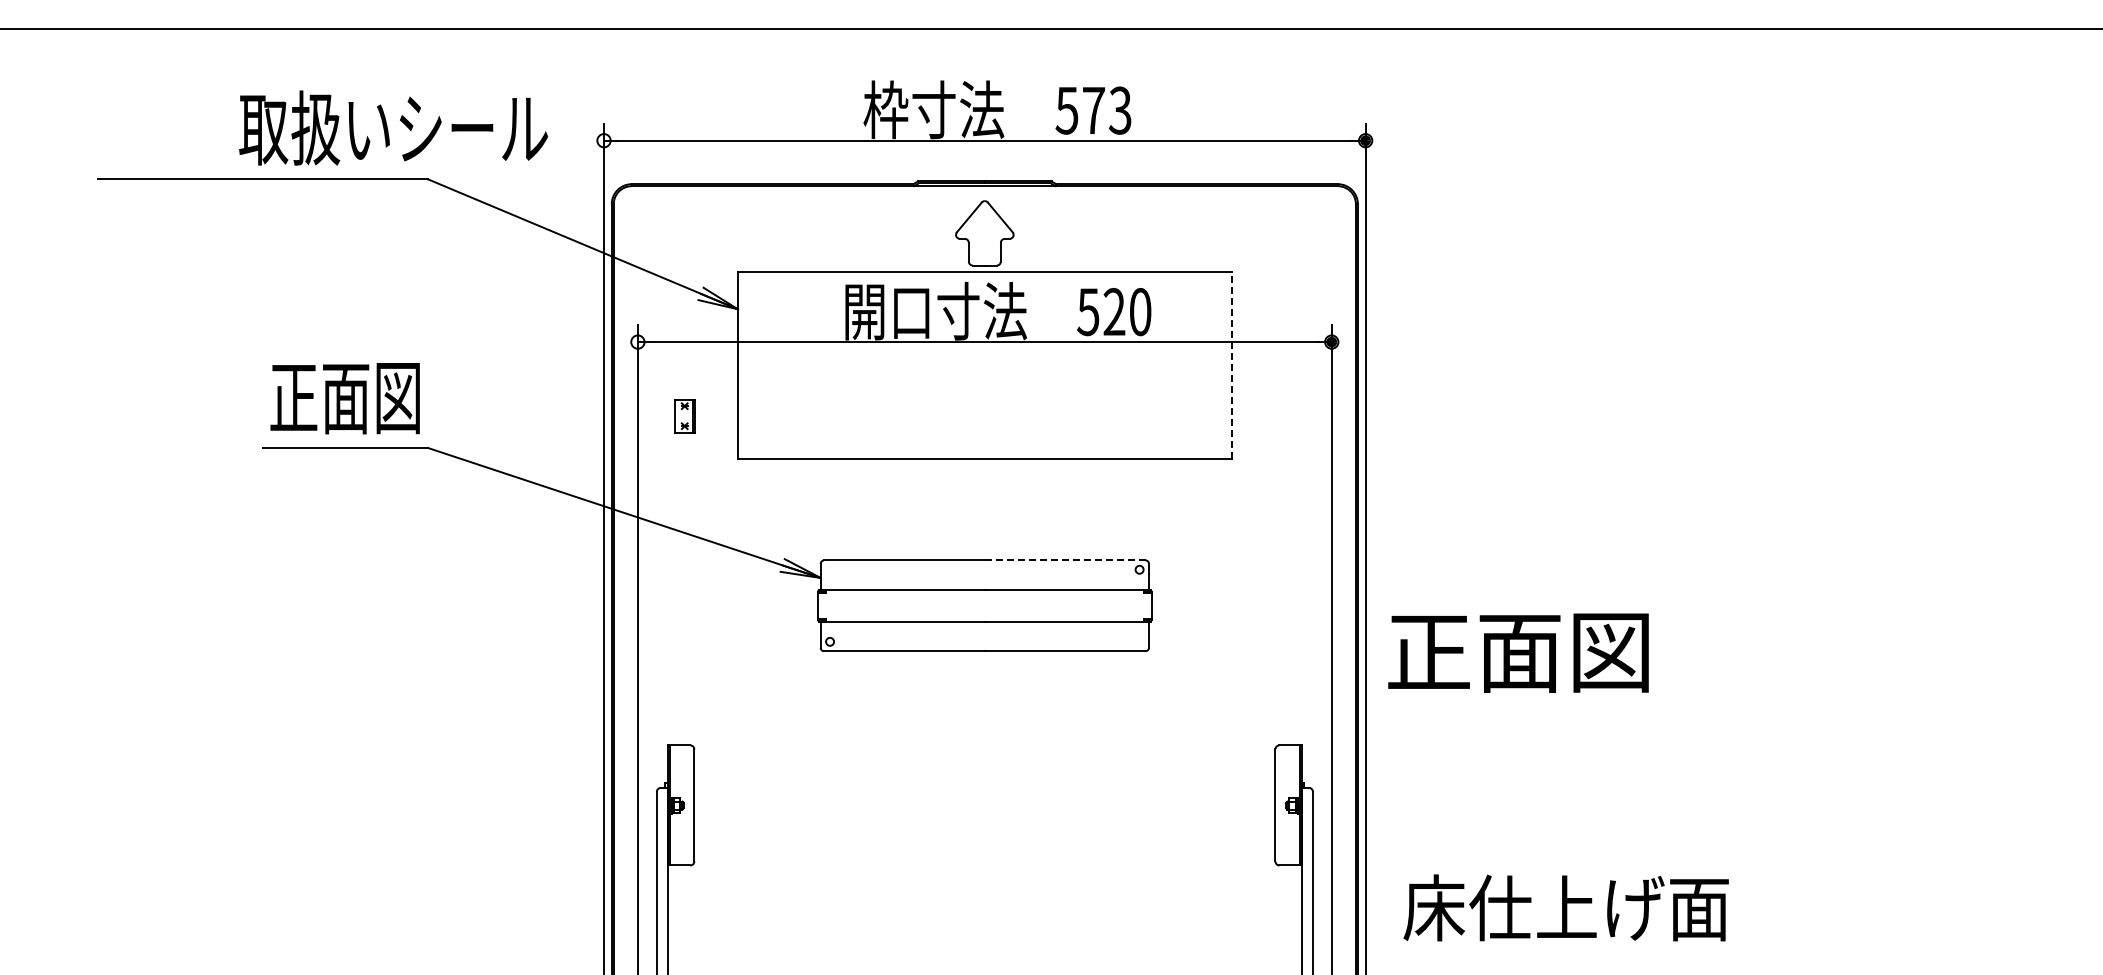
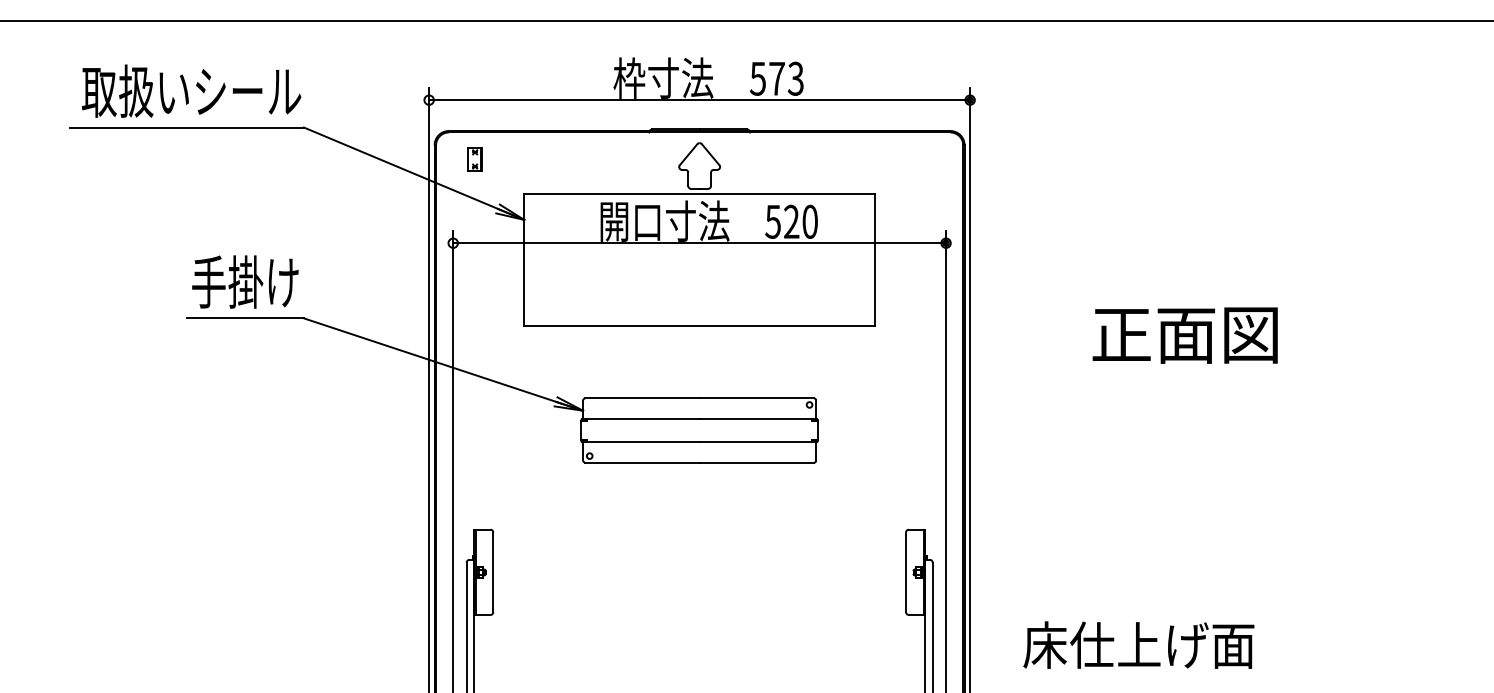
text: (393, 127) -> (191, 90), moved
line: (1231, 365) -> (874, 259), dashed -> solid
text: (345, 396) -> (245, 281), 正面図 -> 手掛け
part: (684, 416) -> (474, 159), moved
line: (1064, 560) -> (756, 398), dashed -> solid
text: (1518, 652) -> (1185, 335), moved
text: (1565, 907) -> (1138, 644), moved

